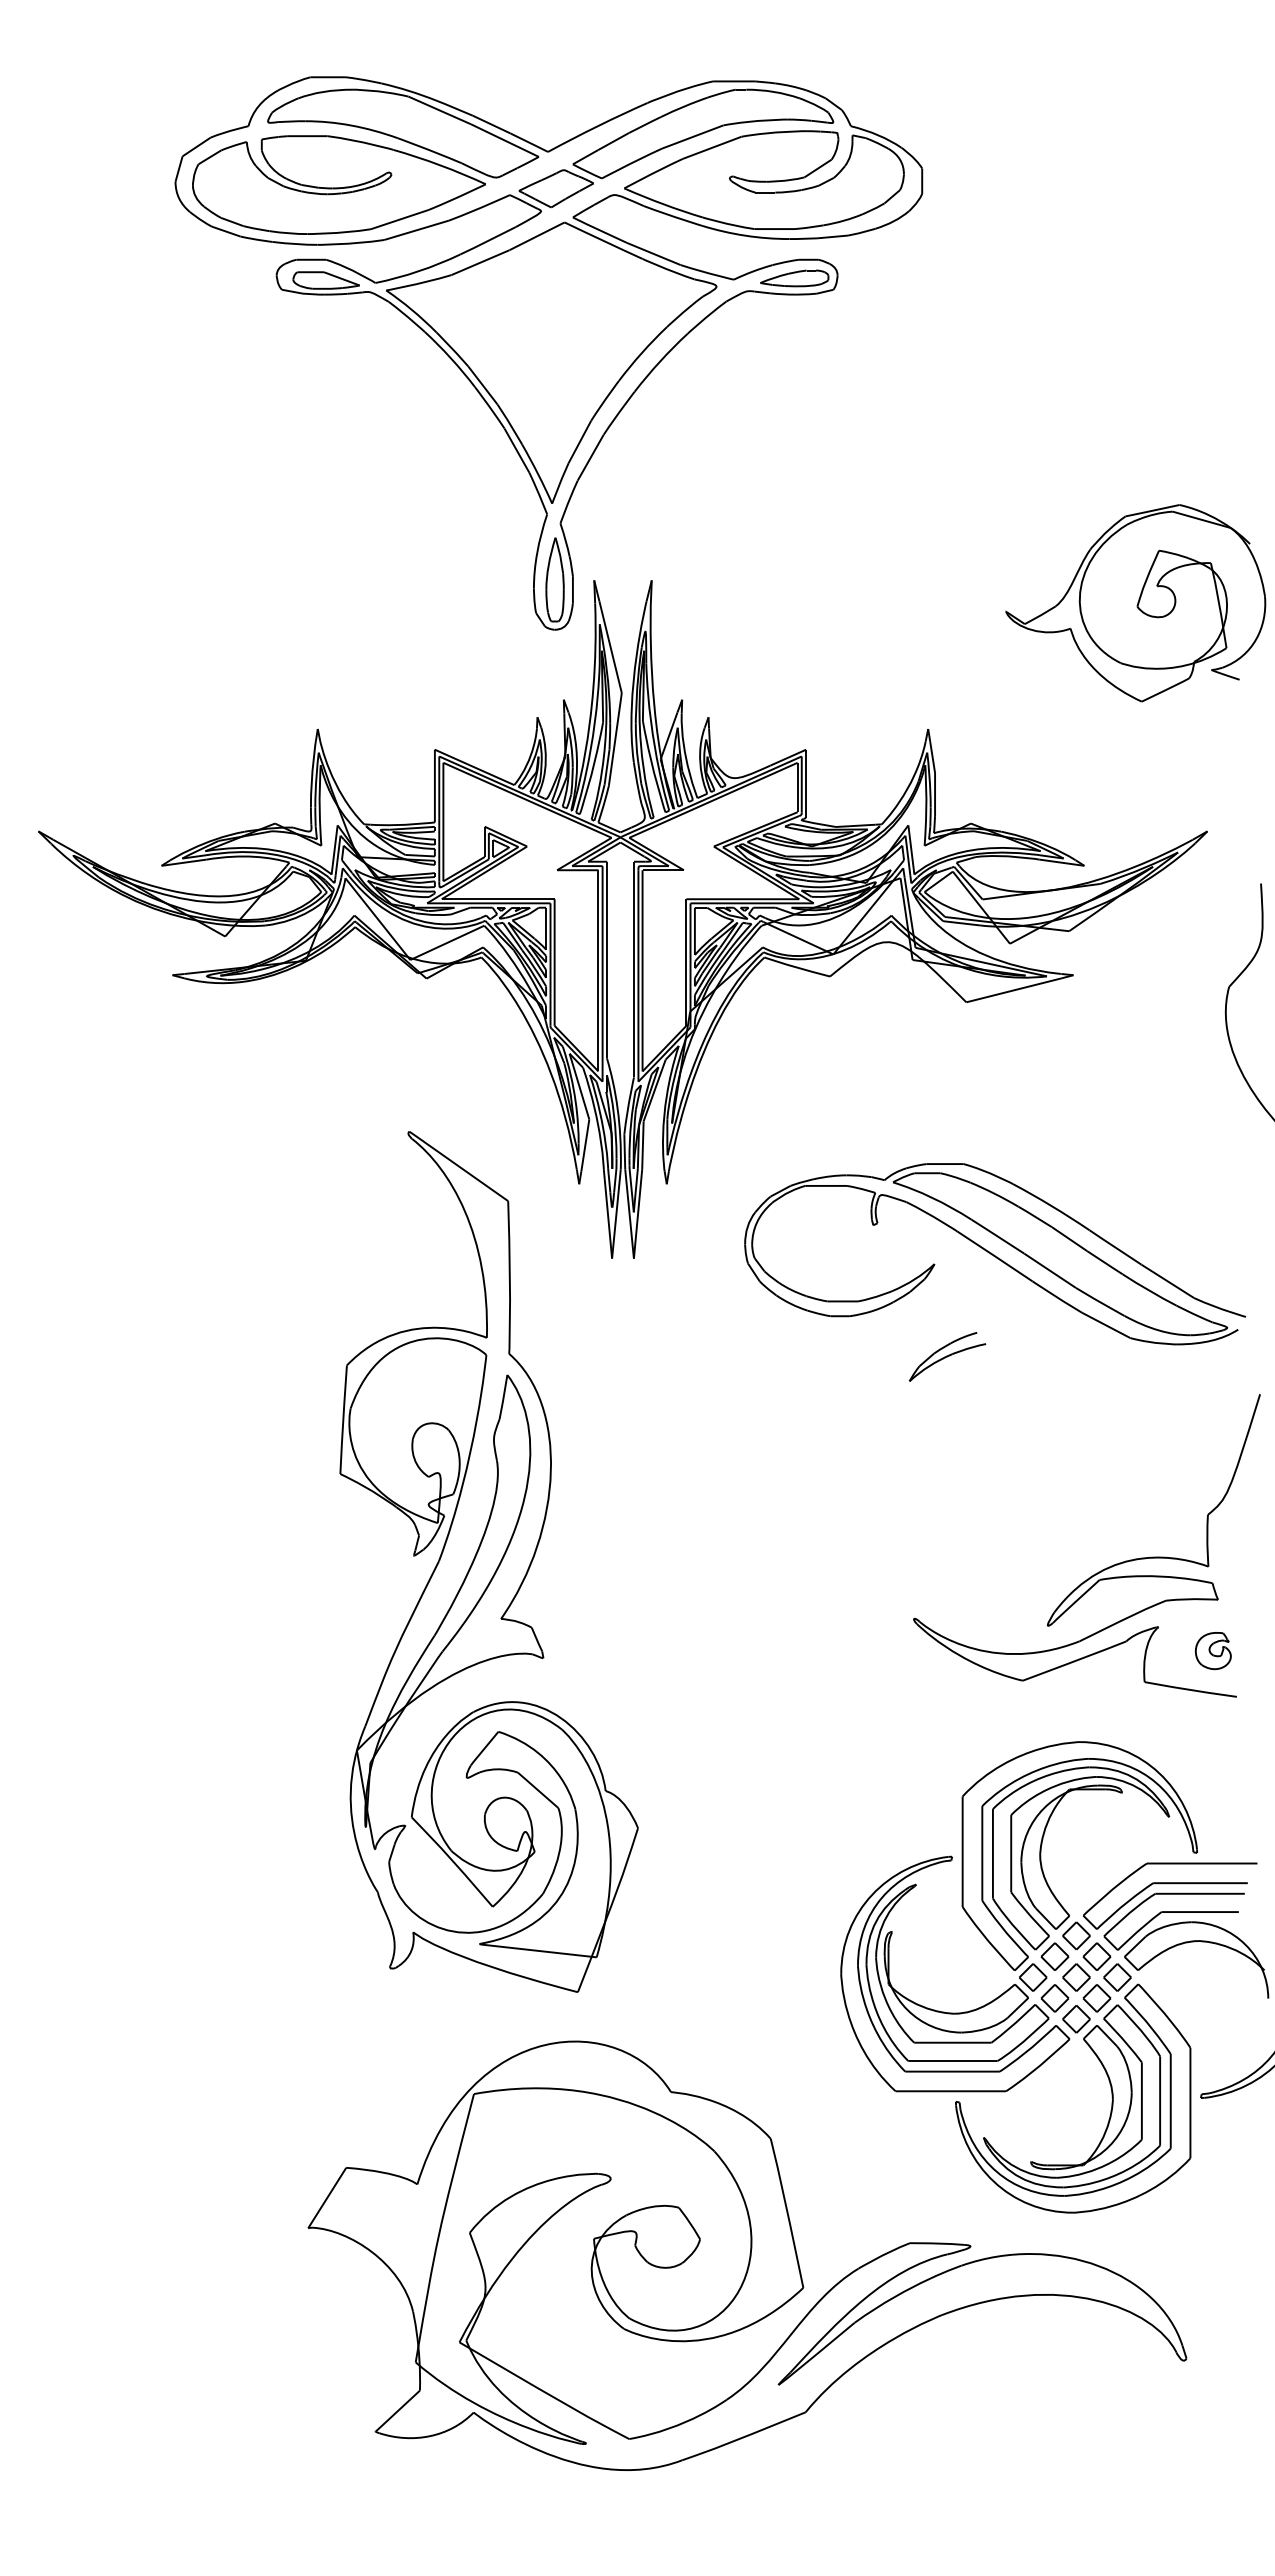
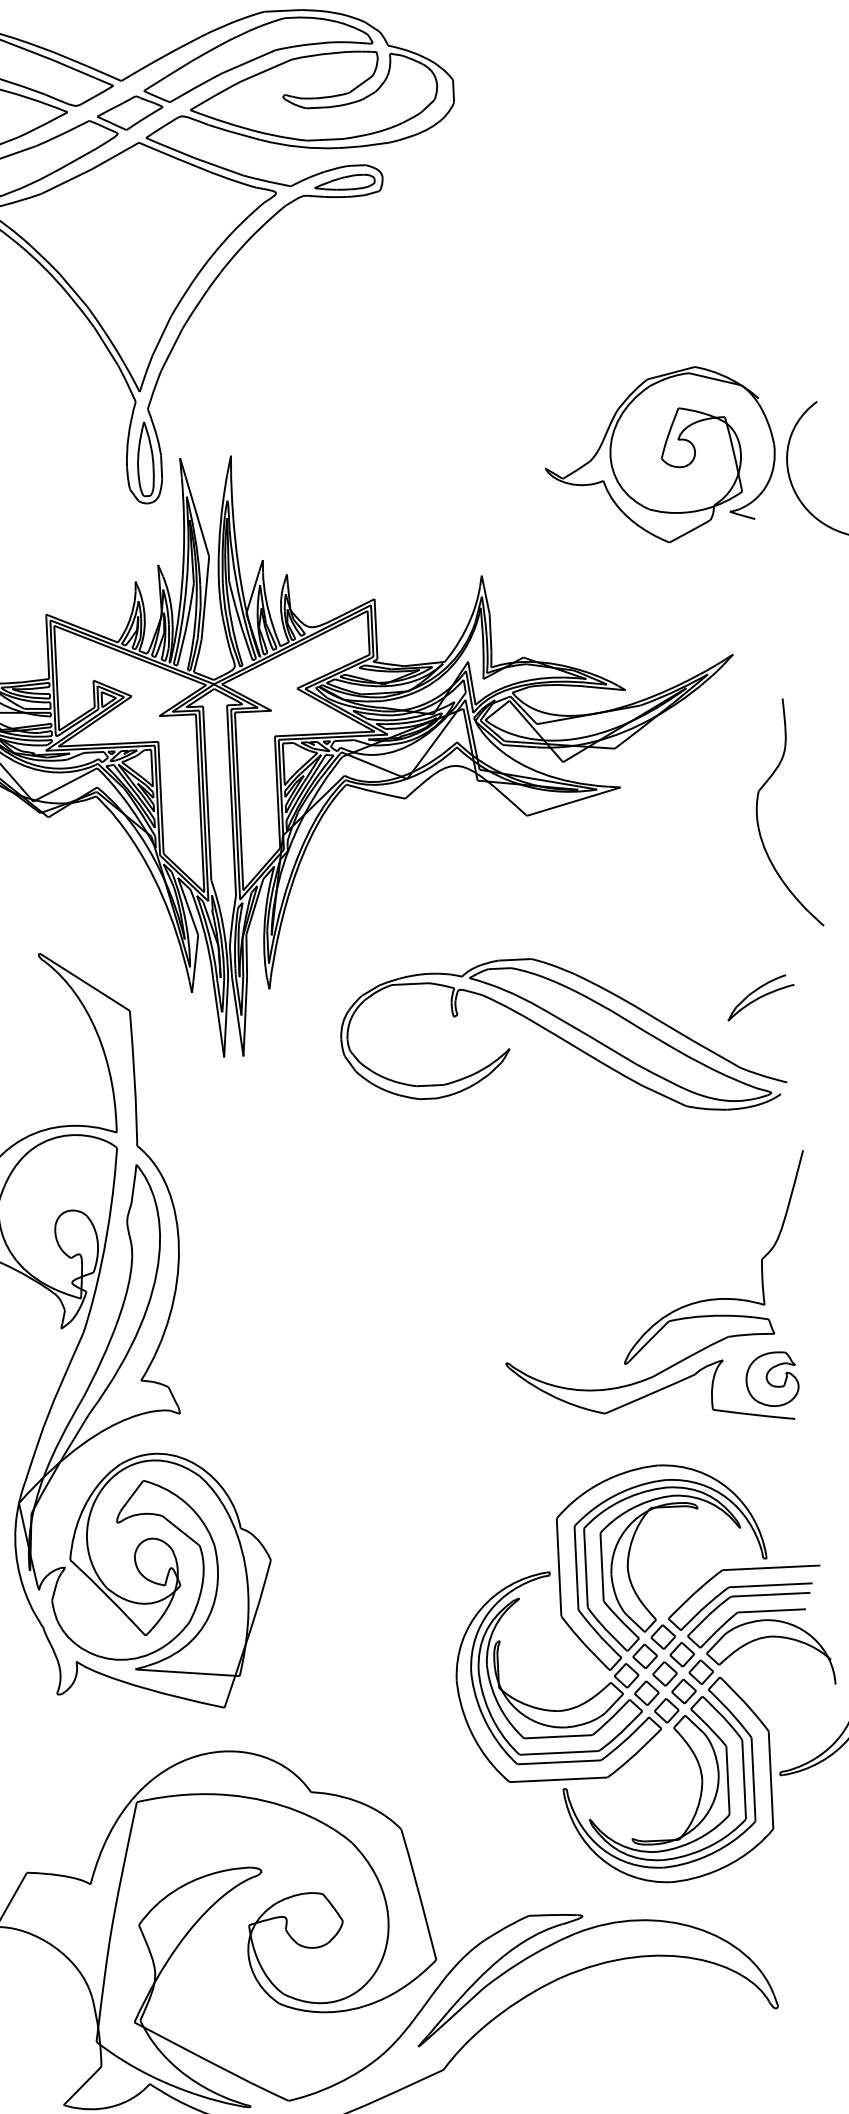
part: (947, 1356) -> (760, 997), moved
part: (1213, 1650) -> (772, 1378), size x1.67

